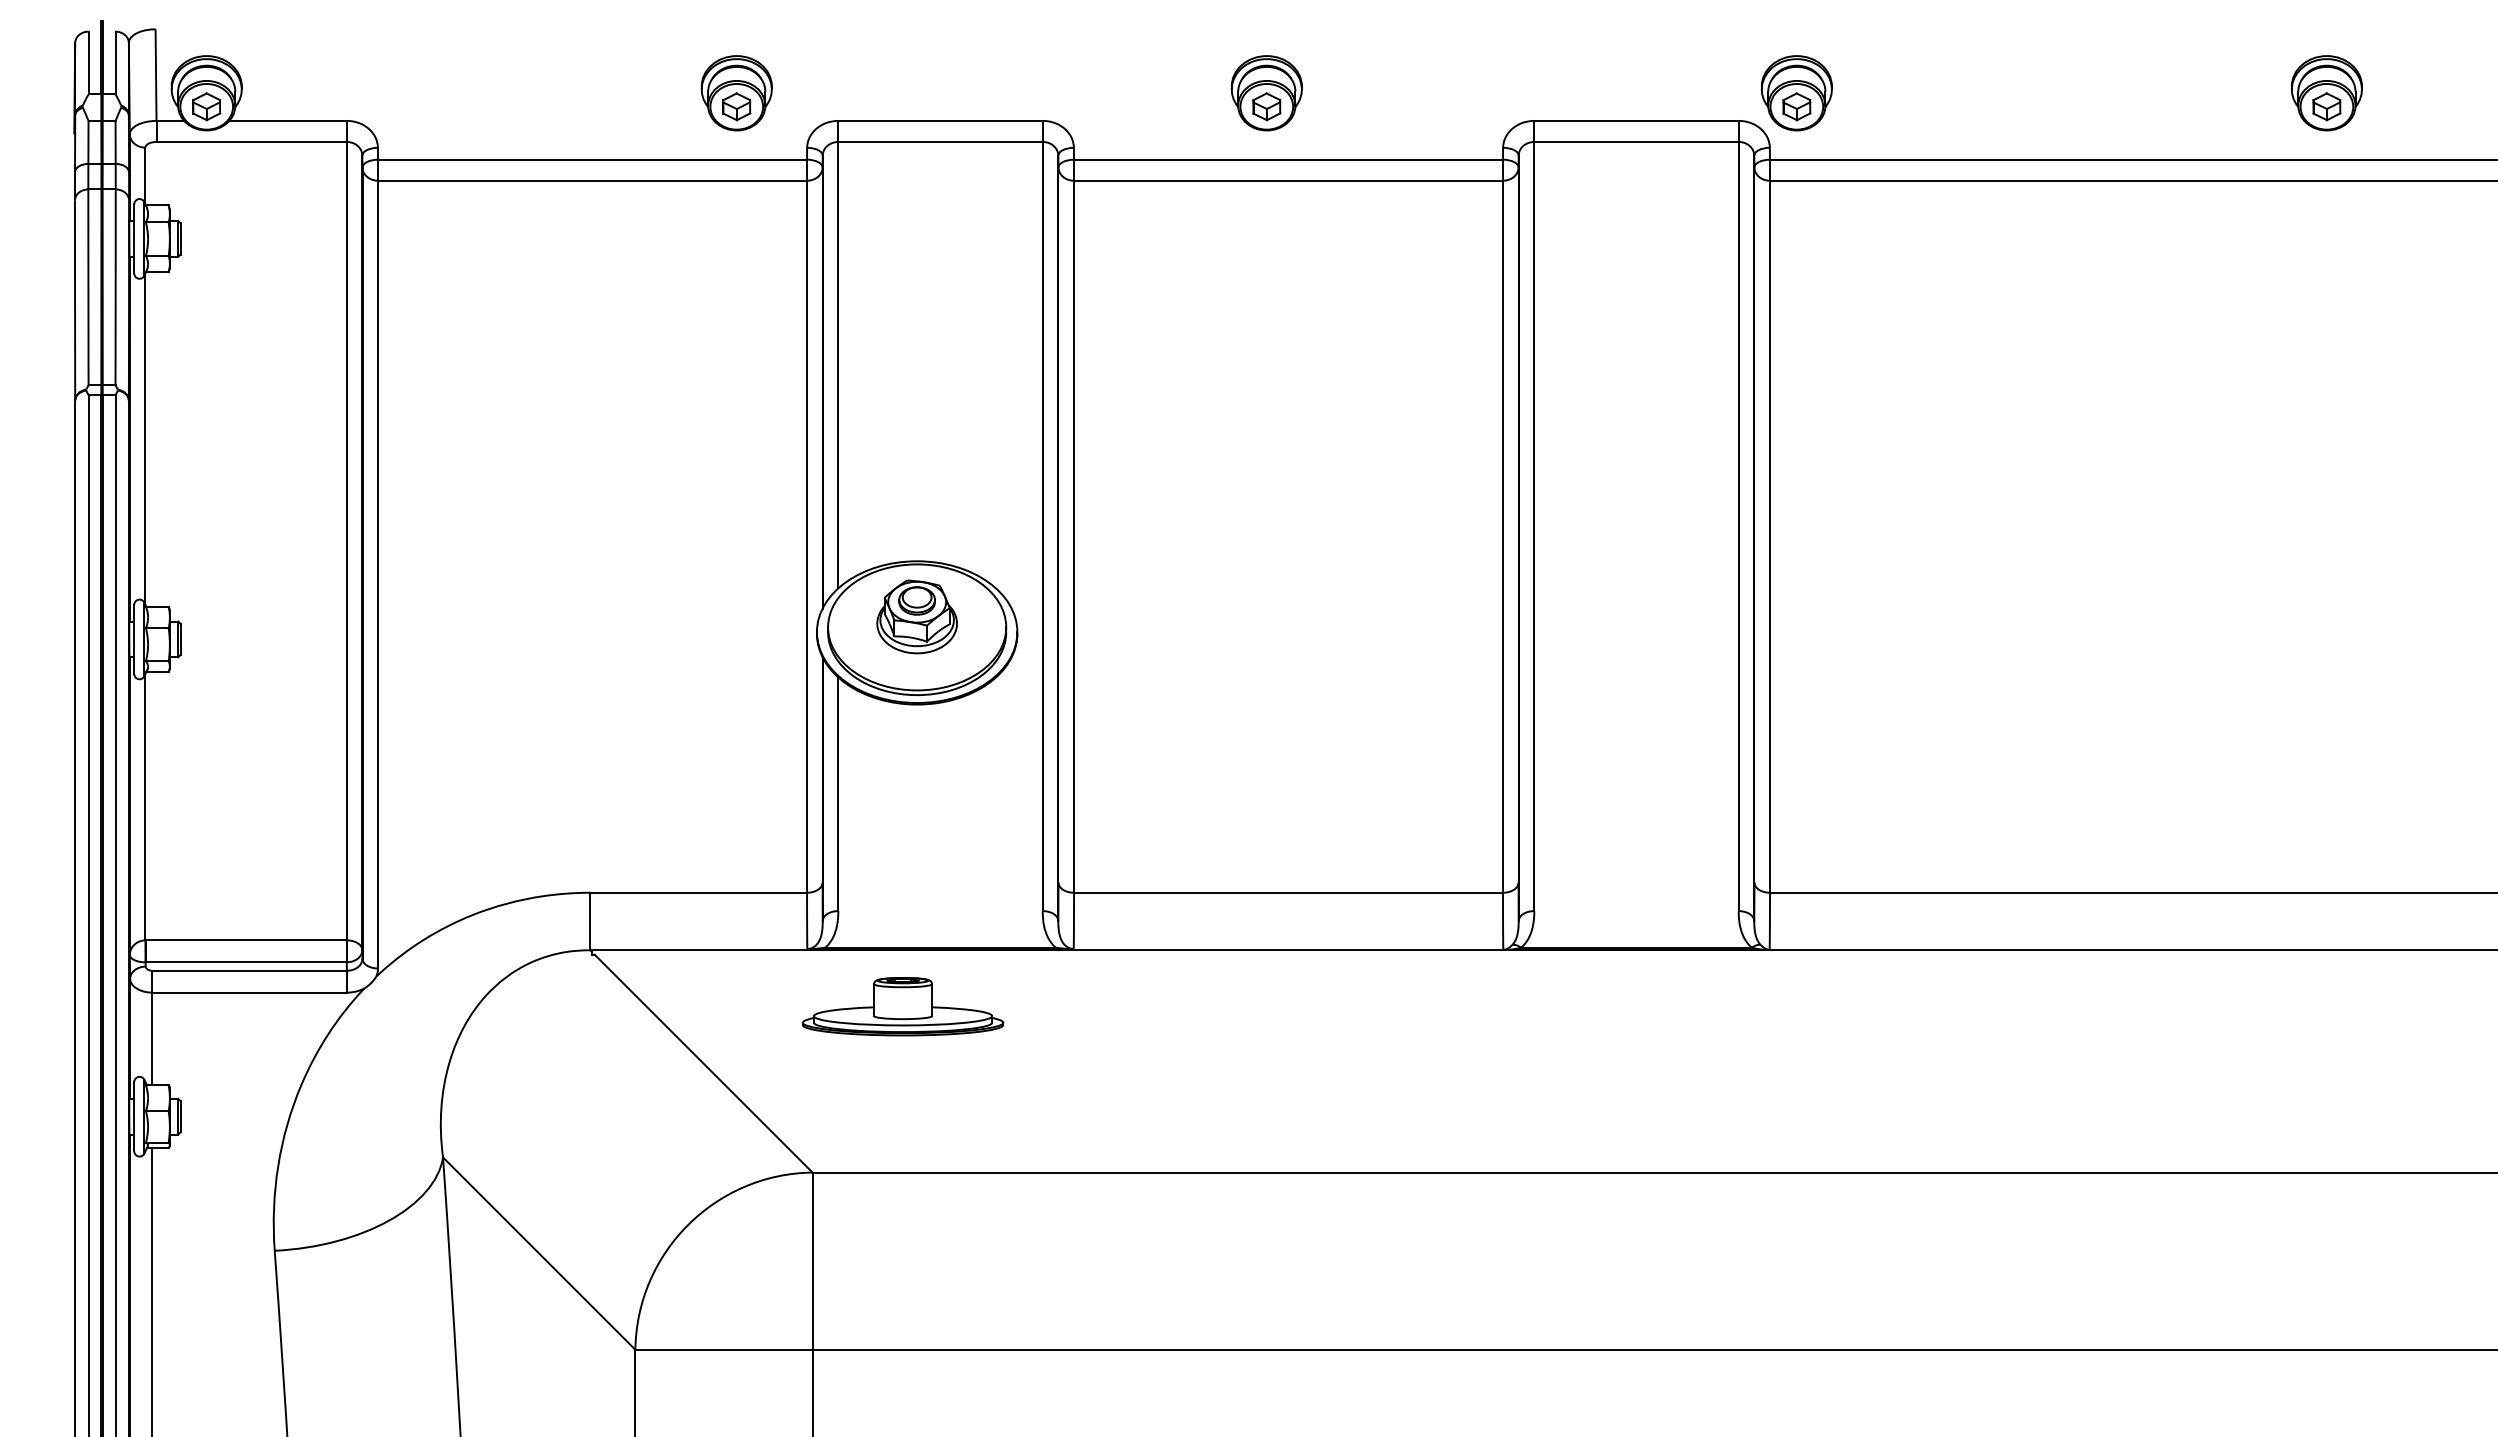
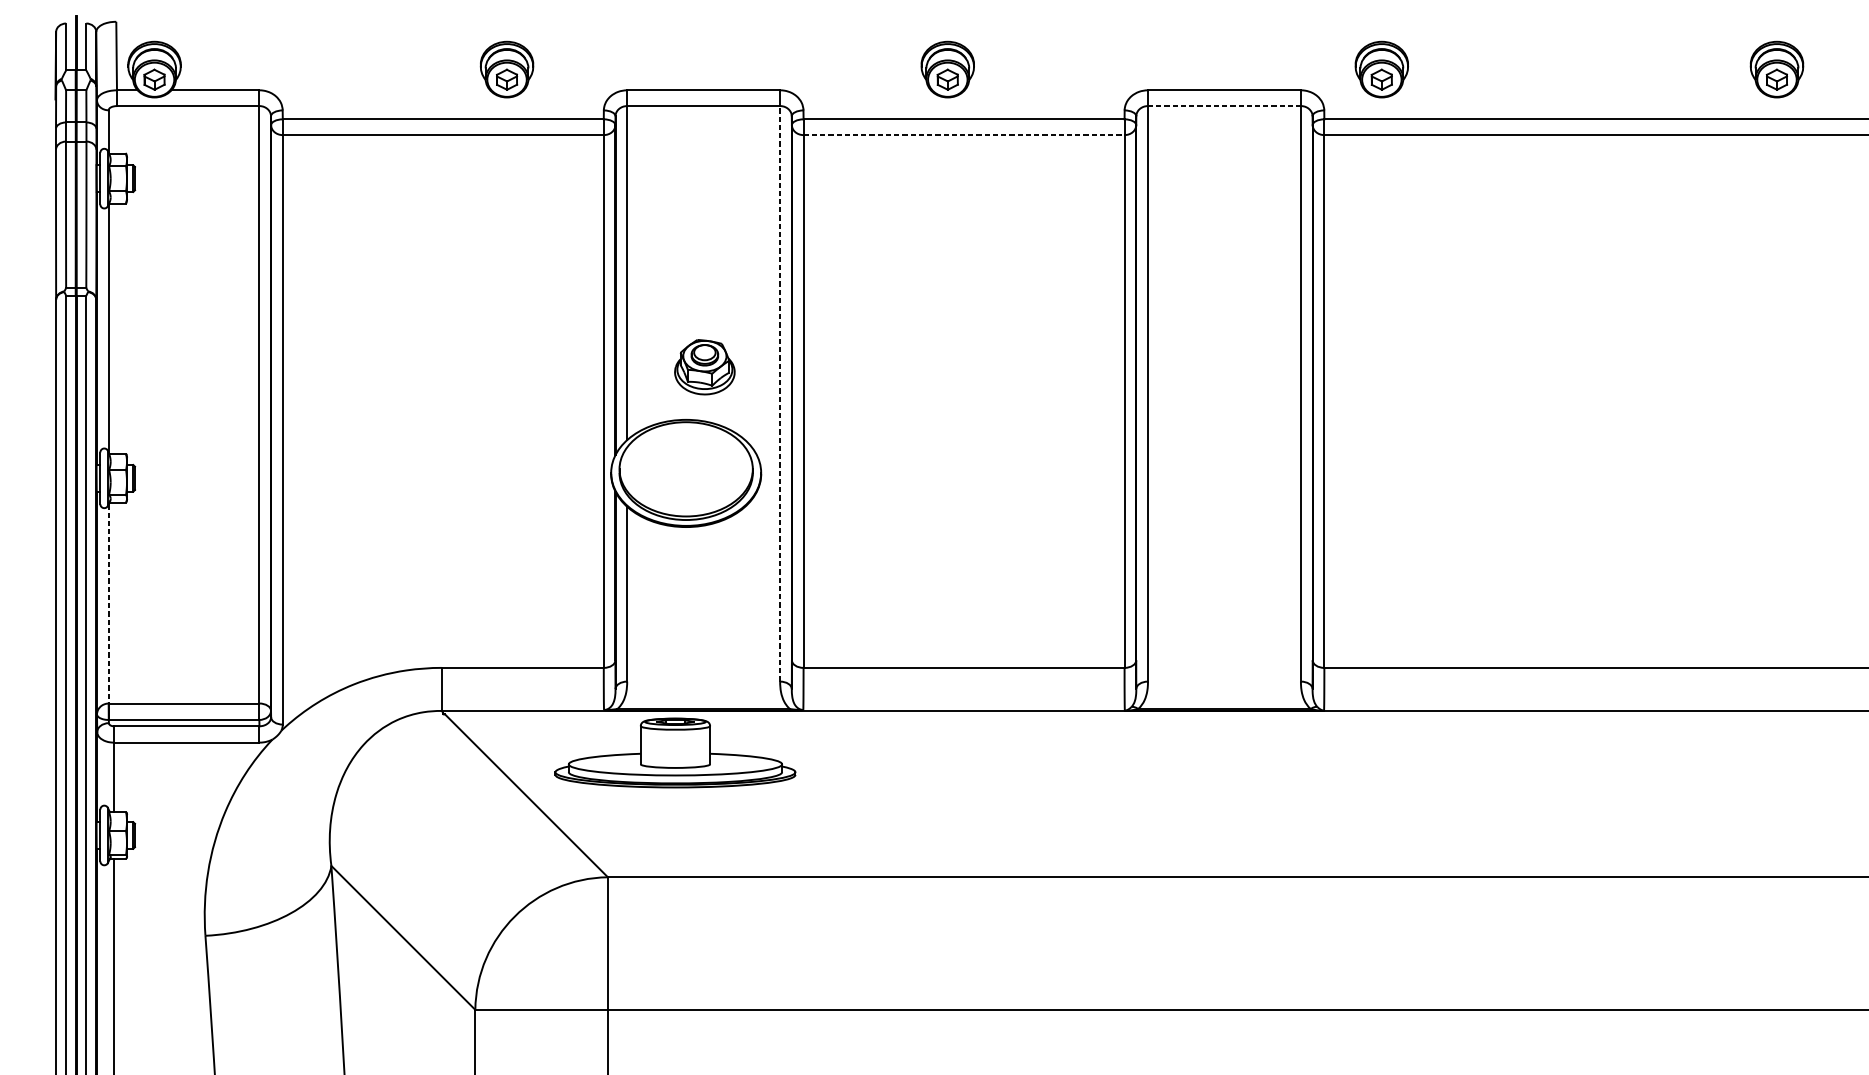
part: (736, 93) -> (506, 69), moved
part: (1796, 93) -> (1381, 69), moved
part: (2326, 93) -> (1776, 69), moved
line: (1636, 141) -> (1224, 105), solid -> dashed
line: (1289, 180) -> (964, 134), solid -> dashed
line: (1042, 526) -> (779, 393), solid -> dashed
part: (916, 616) -> (704, 366), moved
line: (145, 807) -> (108, 604), solid -> dashed
part: (903, 1006) -> (675, 753), size x1.6

